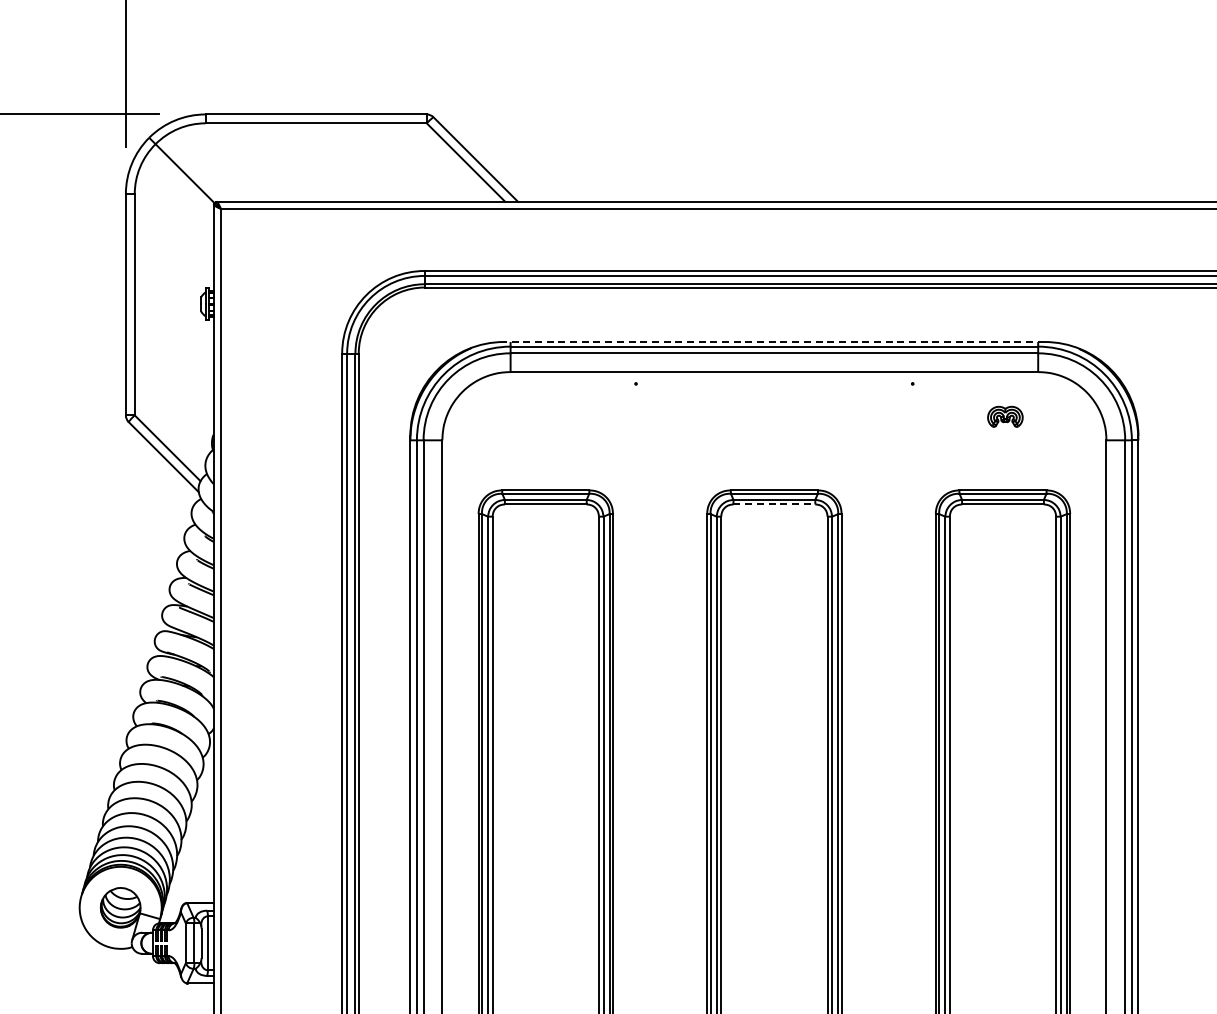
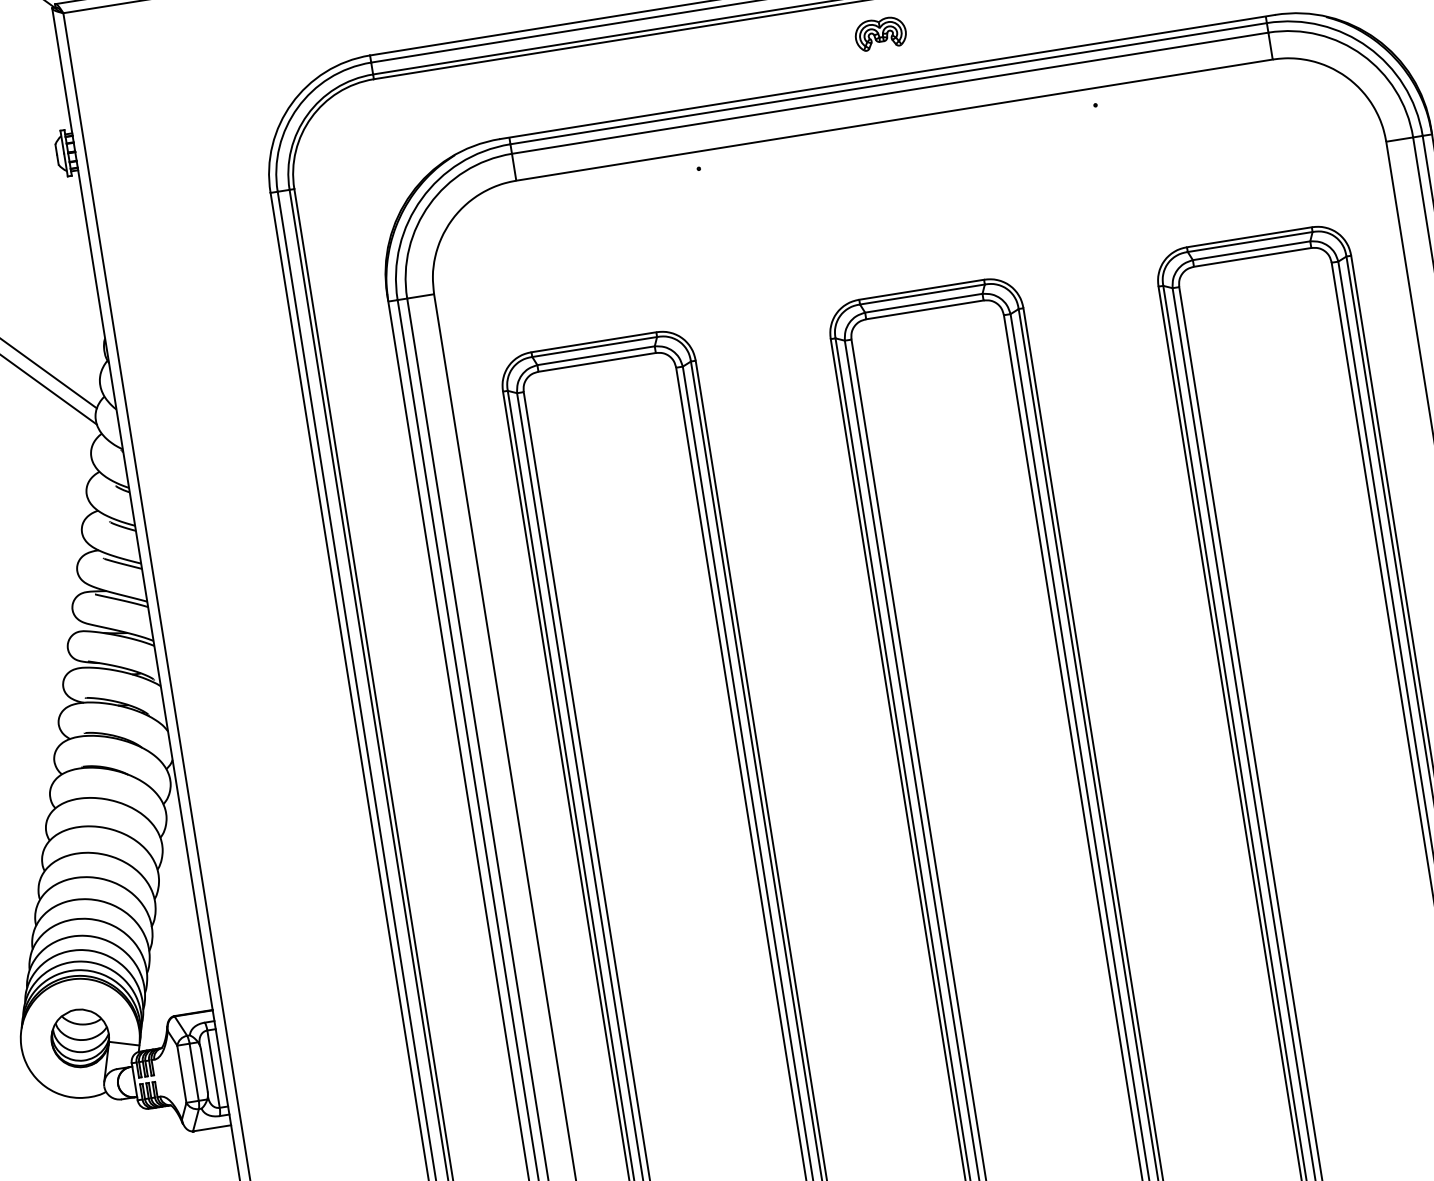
line: (773, 342) -> (886, 77), dashed -> solid
part: (1005, 416) -> (880, 33), moved
line: (774, 504) -> (925, 309), dashed -> solid

